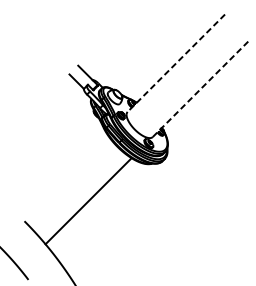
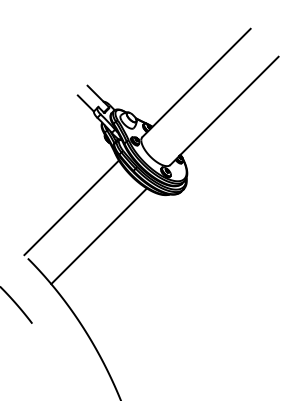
line: (176, 62) -> (196, 82), dashed -> solid
line: (201, 88) -> (224, 110), dashed -> solid
line: (63, 175) -> (71, 207), added

